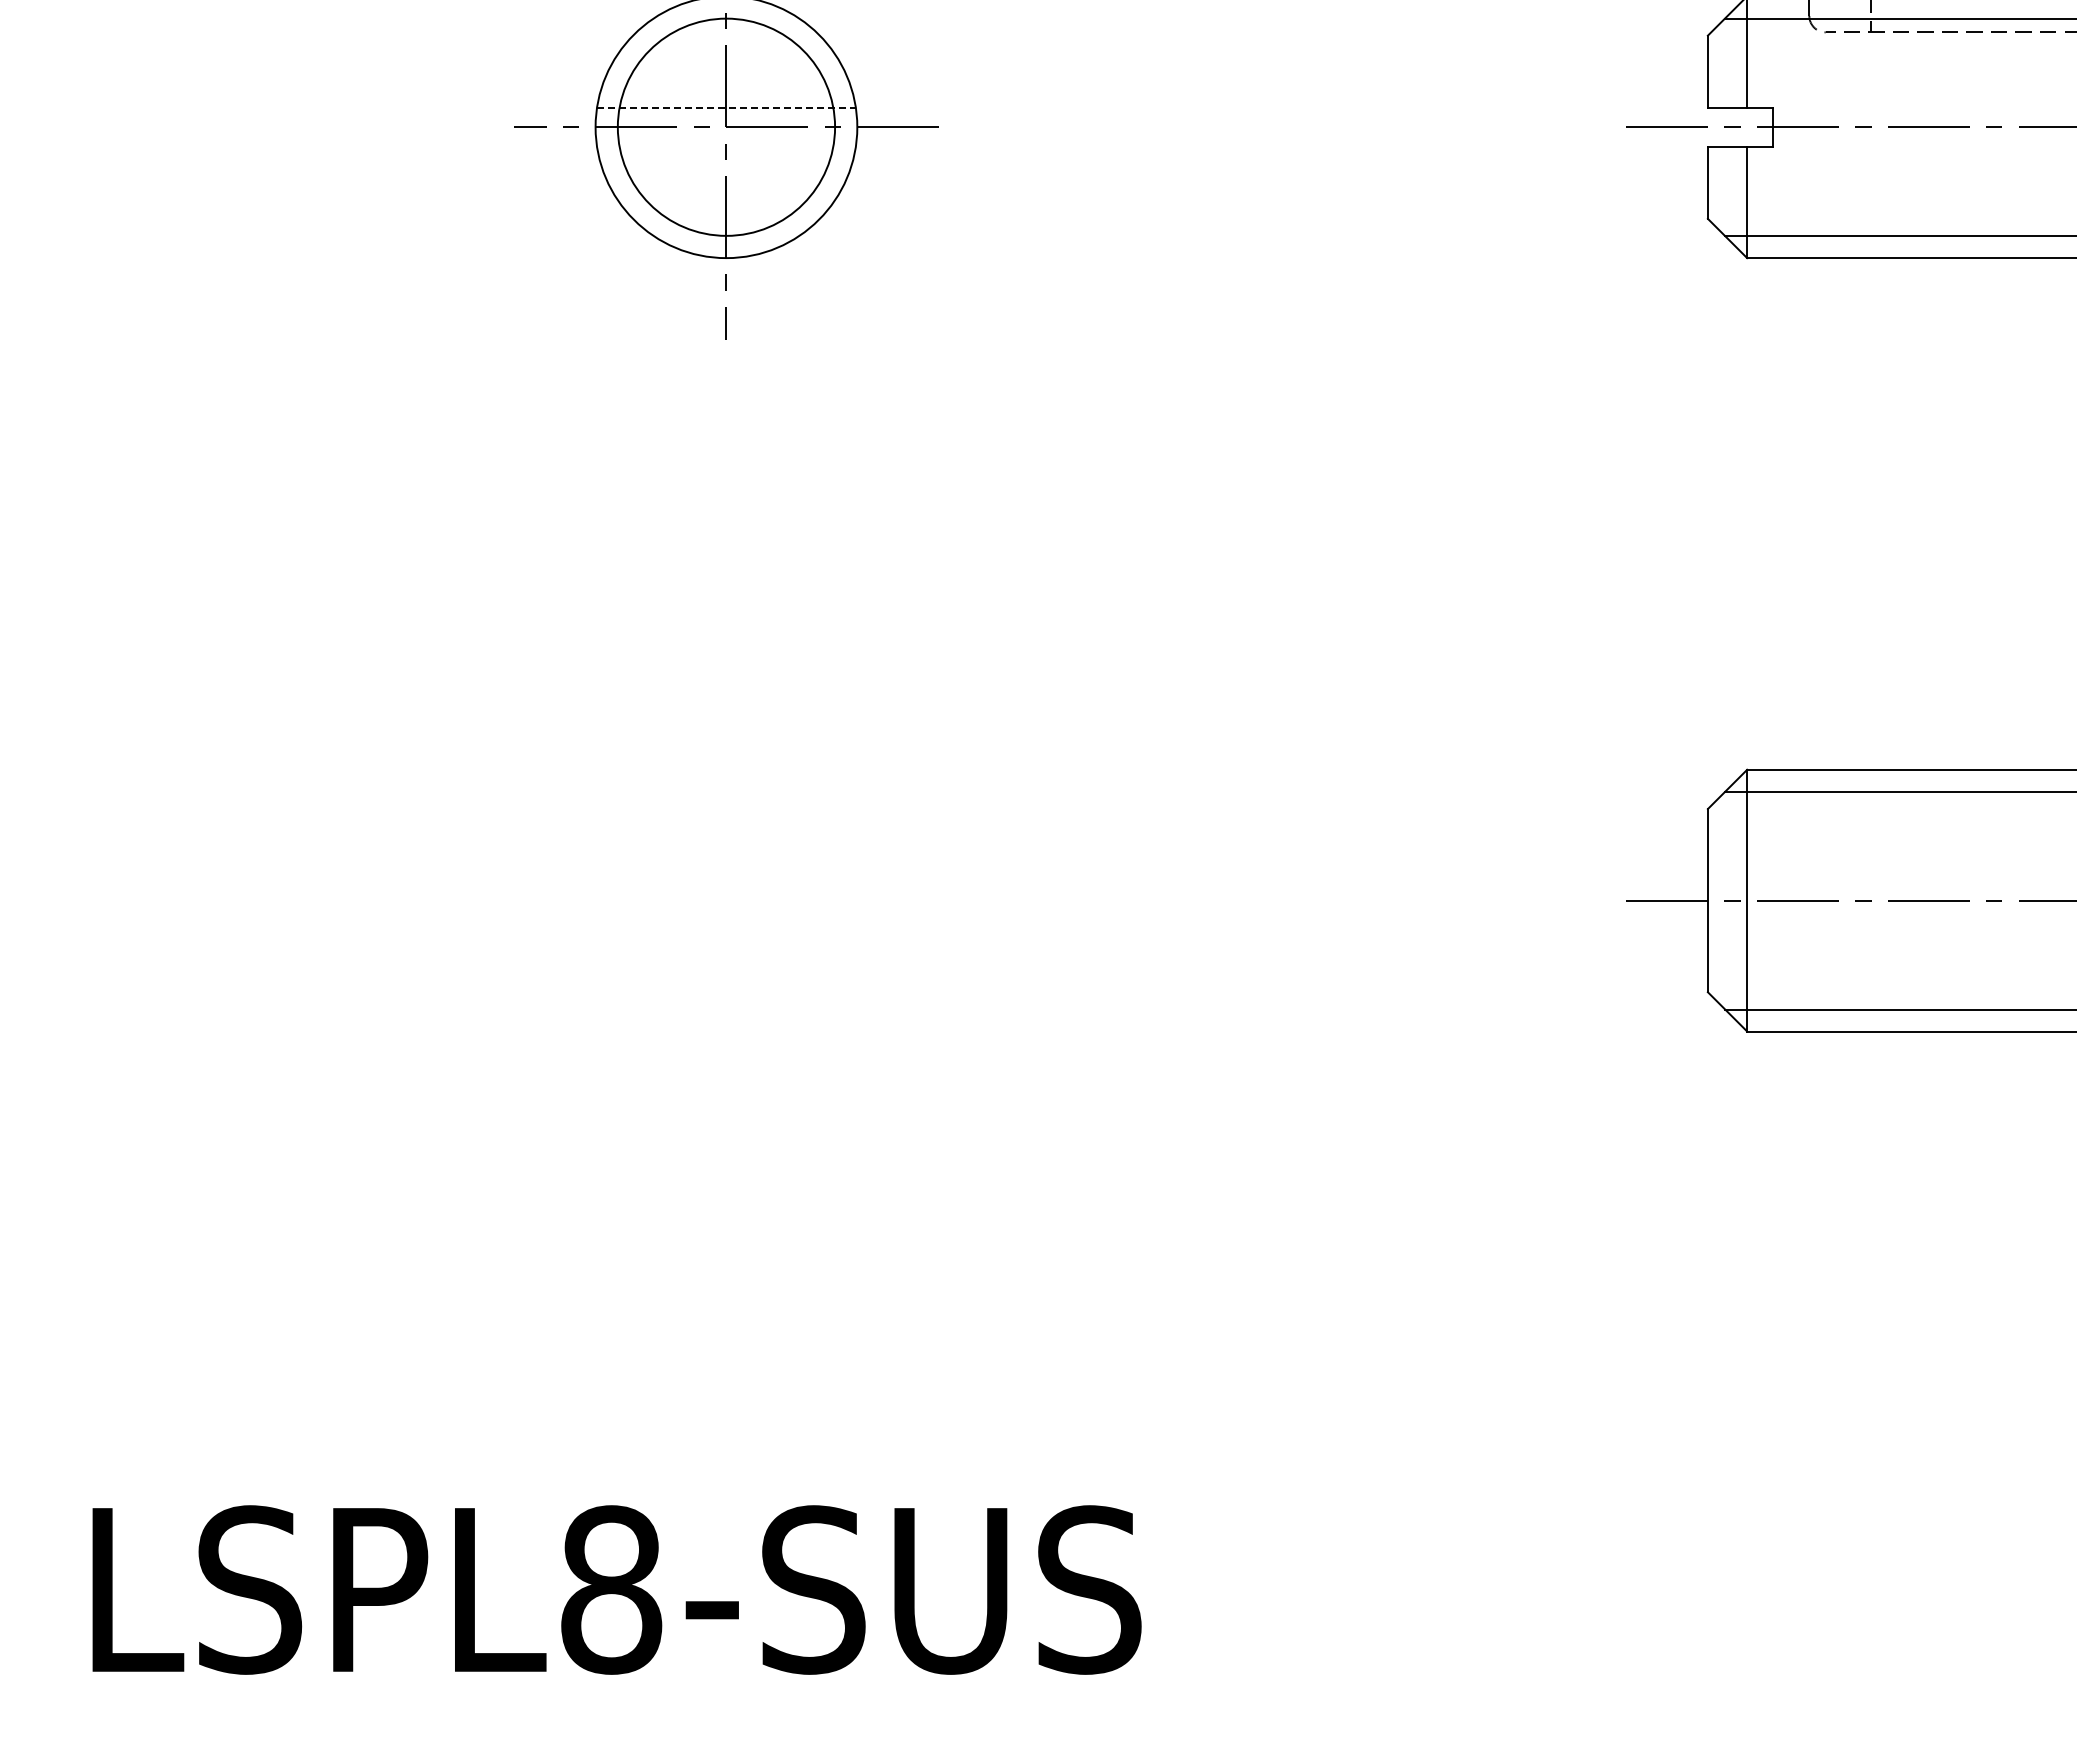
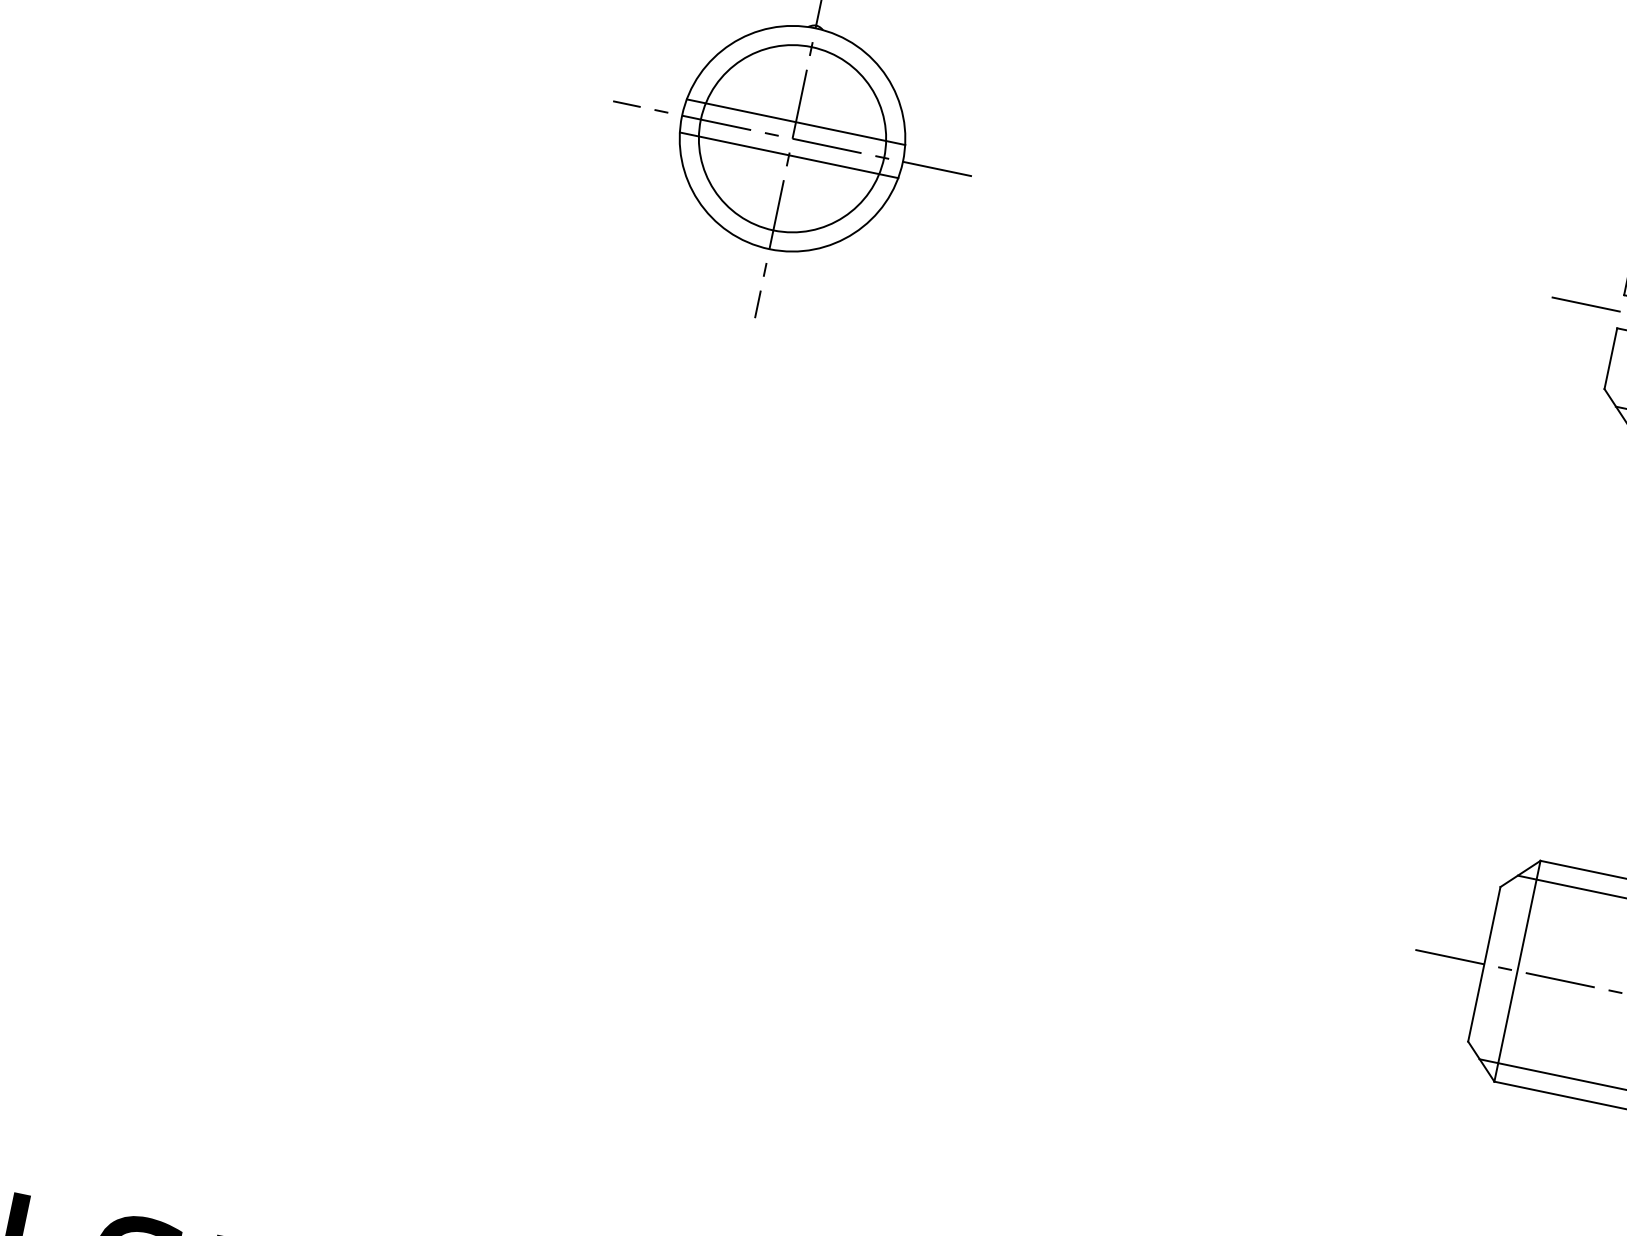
line: (727, 107) -> (796, 122), dashed -> solid
line: (726, 146) -> (789, 154), added

